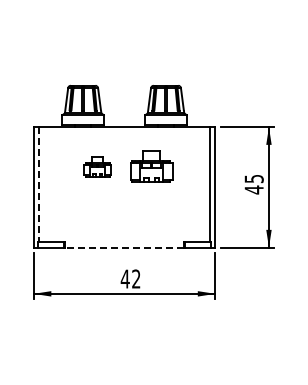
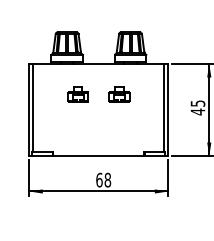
part: (151, 166) -> (119, 94), size x0.62
line: (39, 185) -> (33, 108), dashed -> solid
line: (124, 247) -> (98, 156), dashed -> solid
text: (130, 278) -> (103, 179), 42 -> 68

